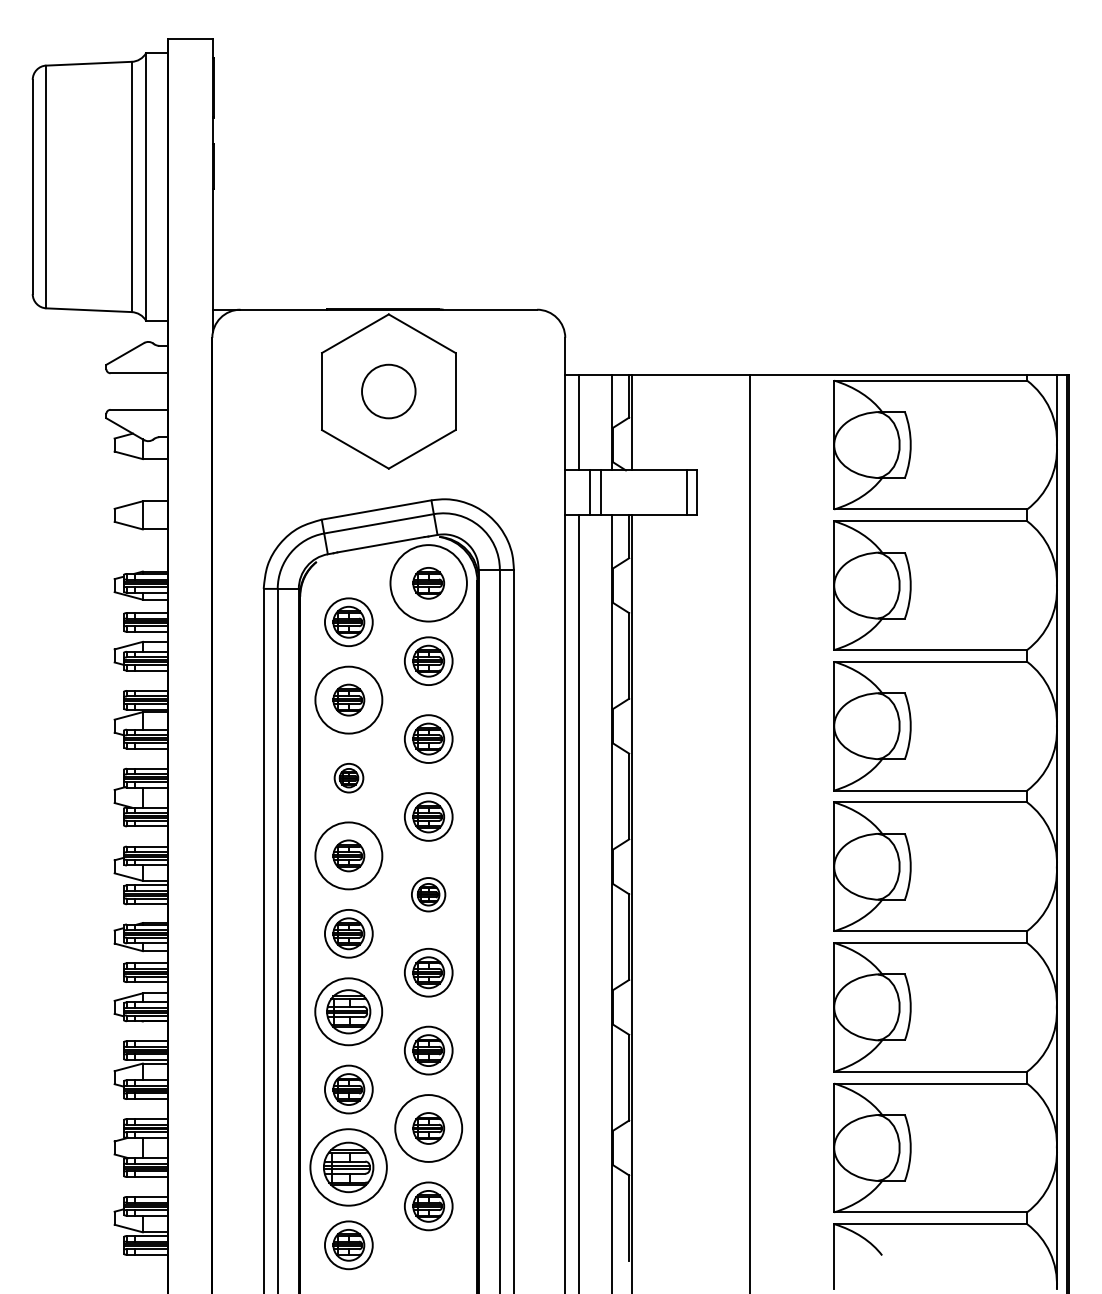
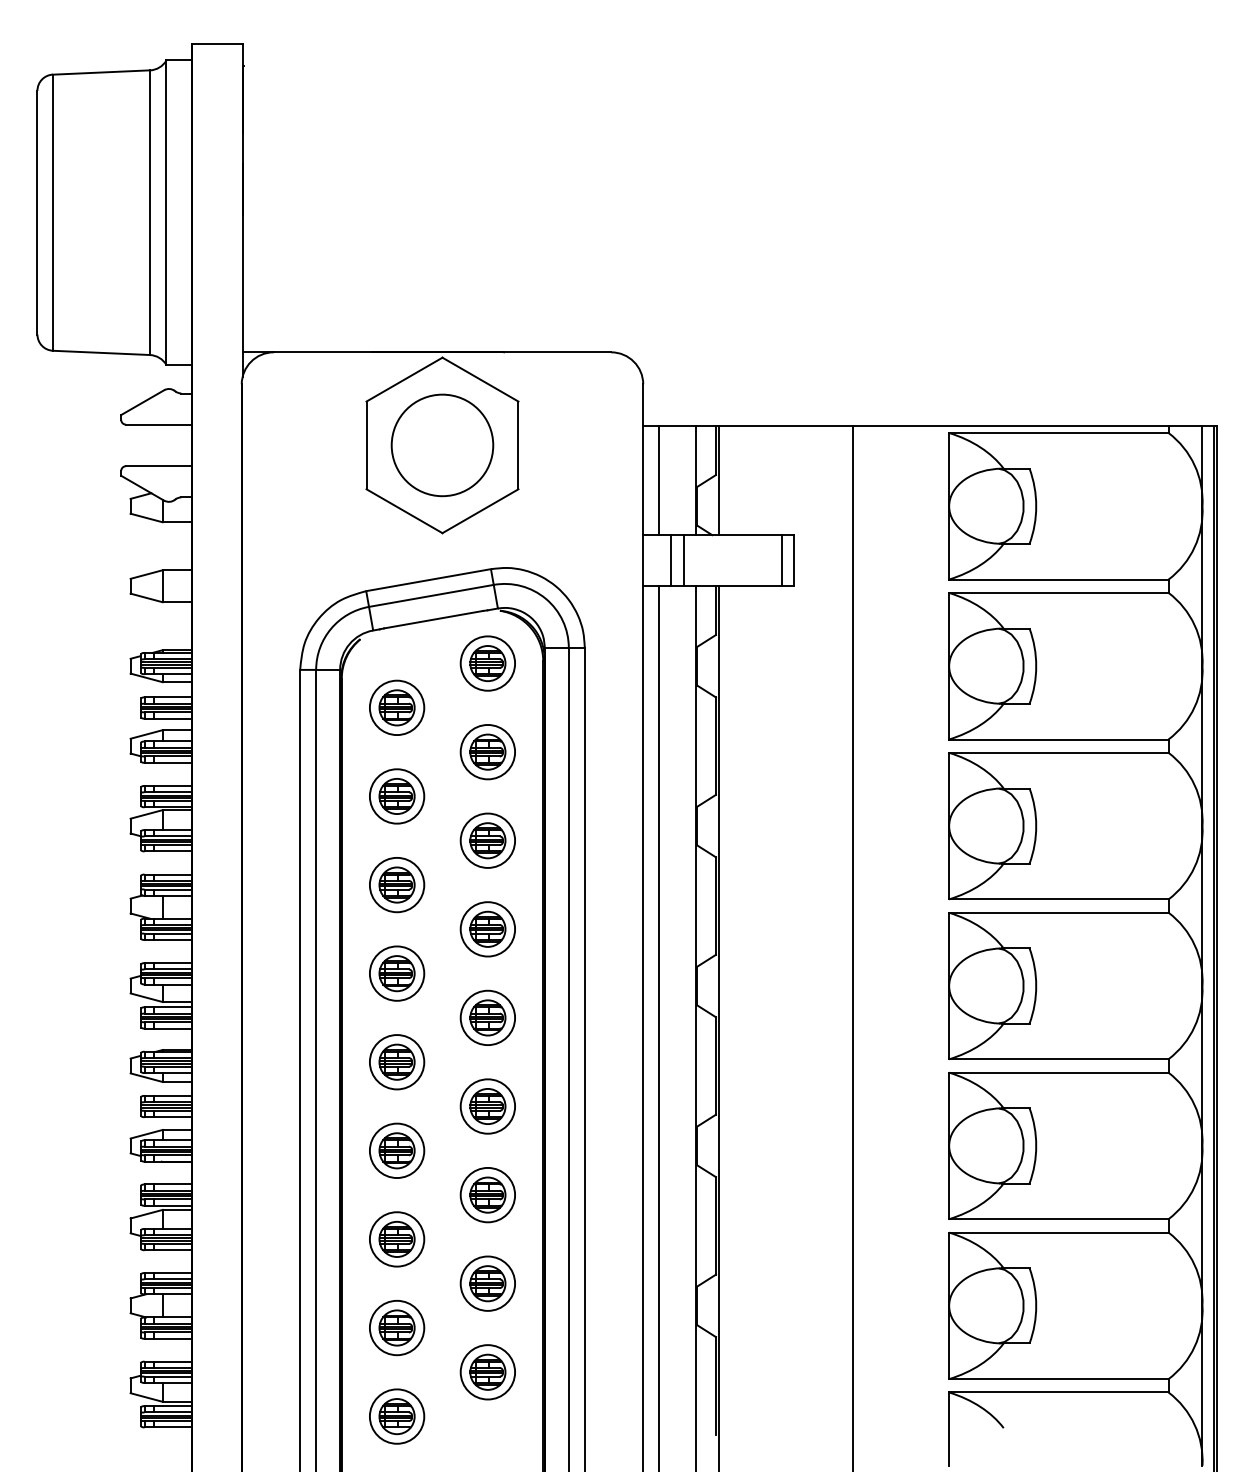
circle: (388, 391) -> (442, 445), size x1.67
circle: (428, 583) -> (487, 663), size x0.62
circle: (348, 700) -> (396, 796), size x0.71
part: (349, 778) -> (397, 885), size x1.67
circle: (348, 855) -> (396, 973), size x0.71
part: (428, 894) -> (487, 1017), size x1.43
part: (349, 1011) -> (397, 1150), size x0.71
circle: (428, 1128) -> (487, 1283), size x0.71
part: (349, 1166) -> (397, 1327), size x0.62

